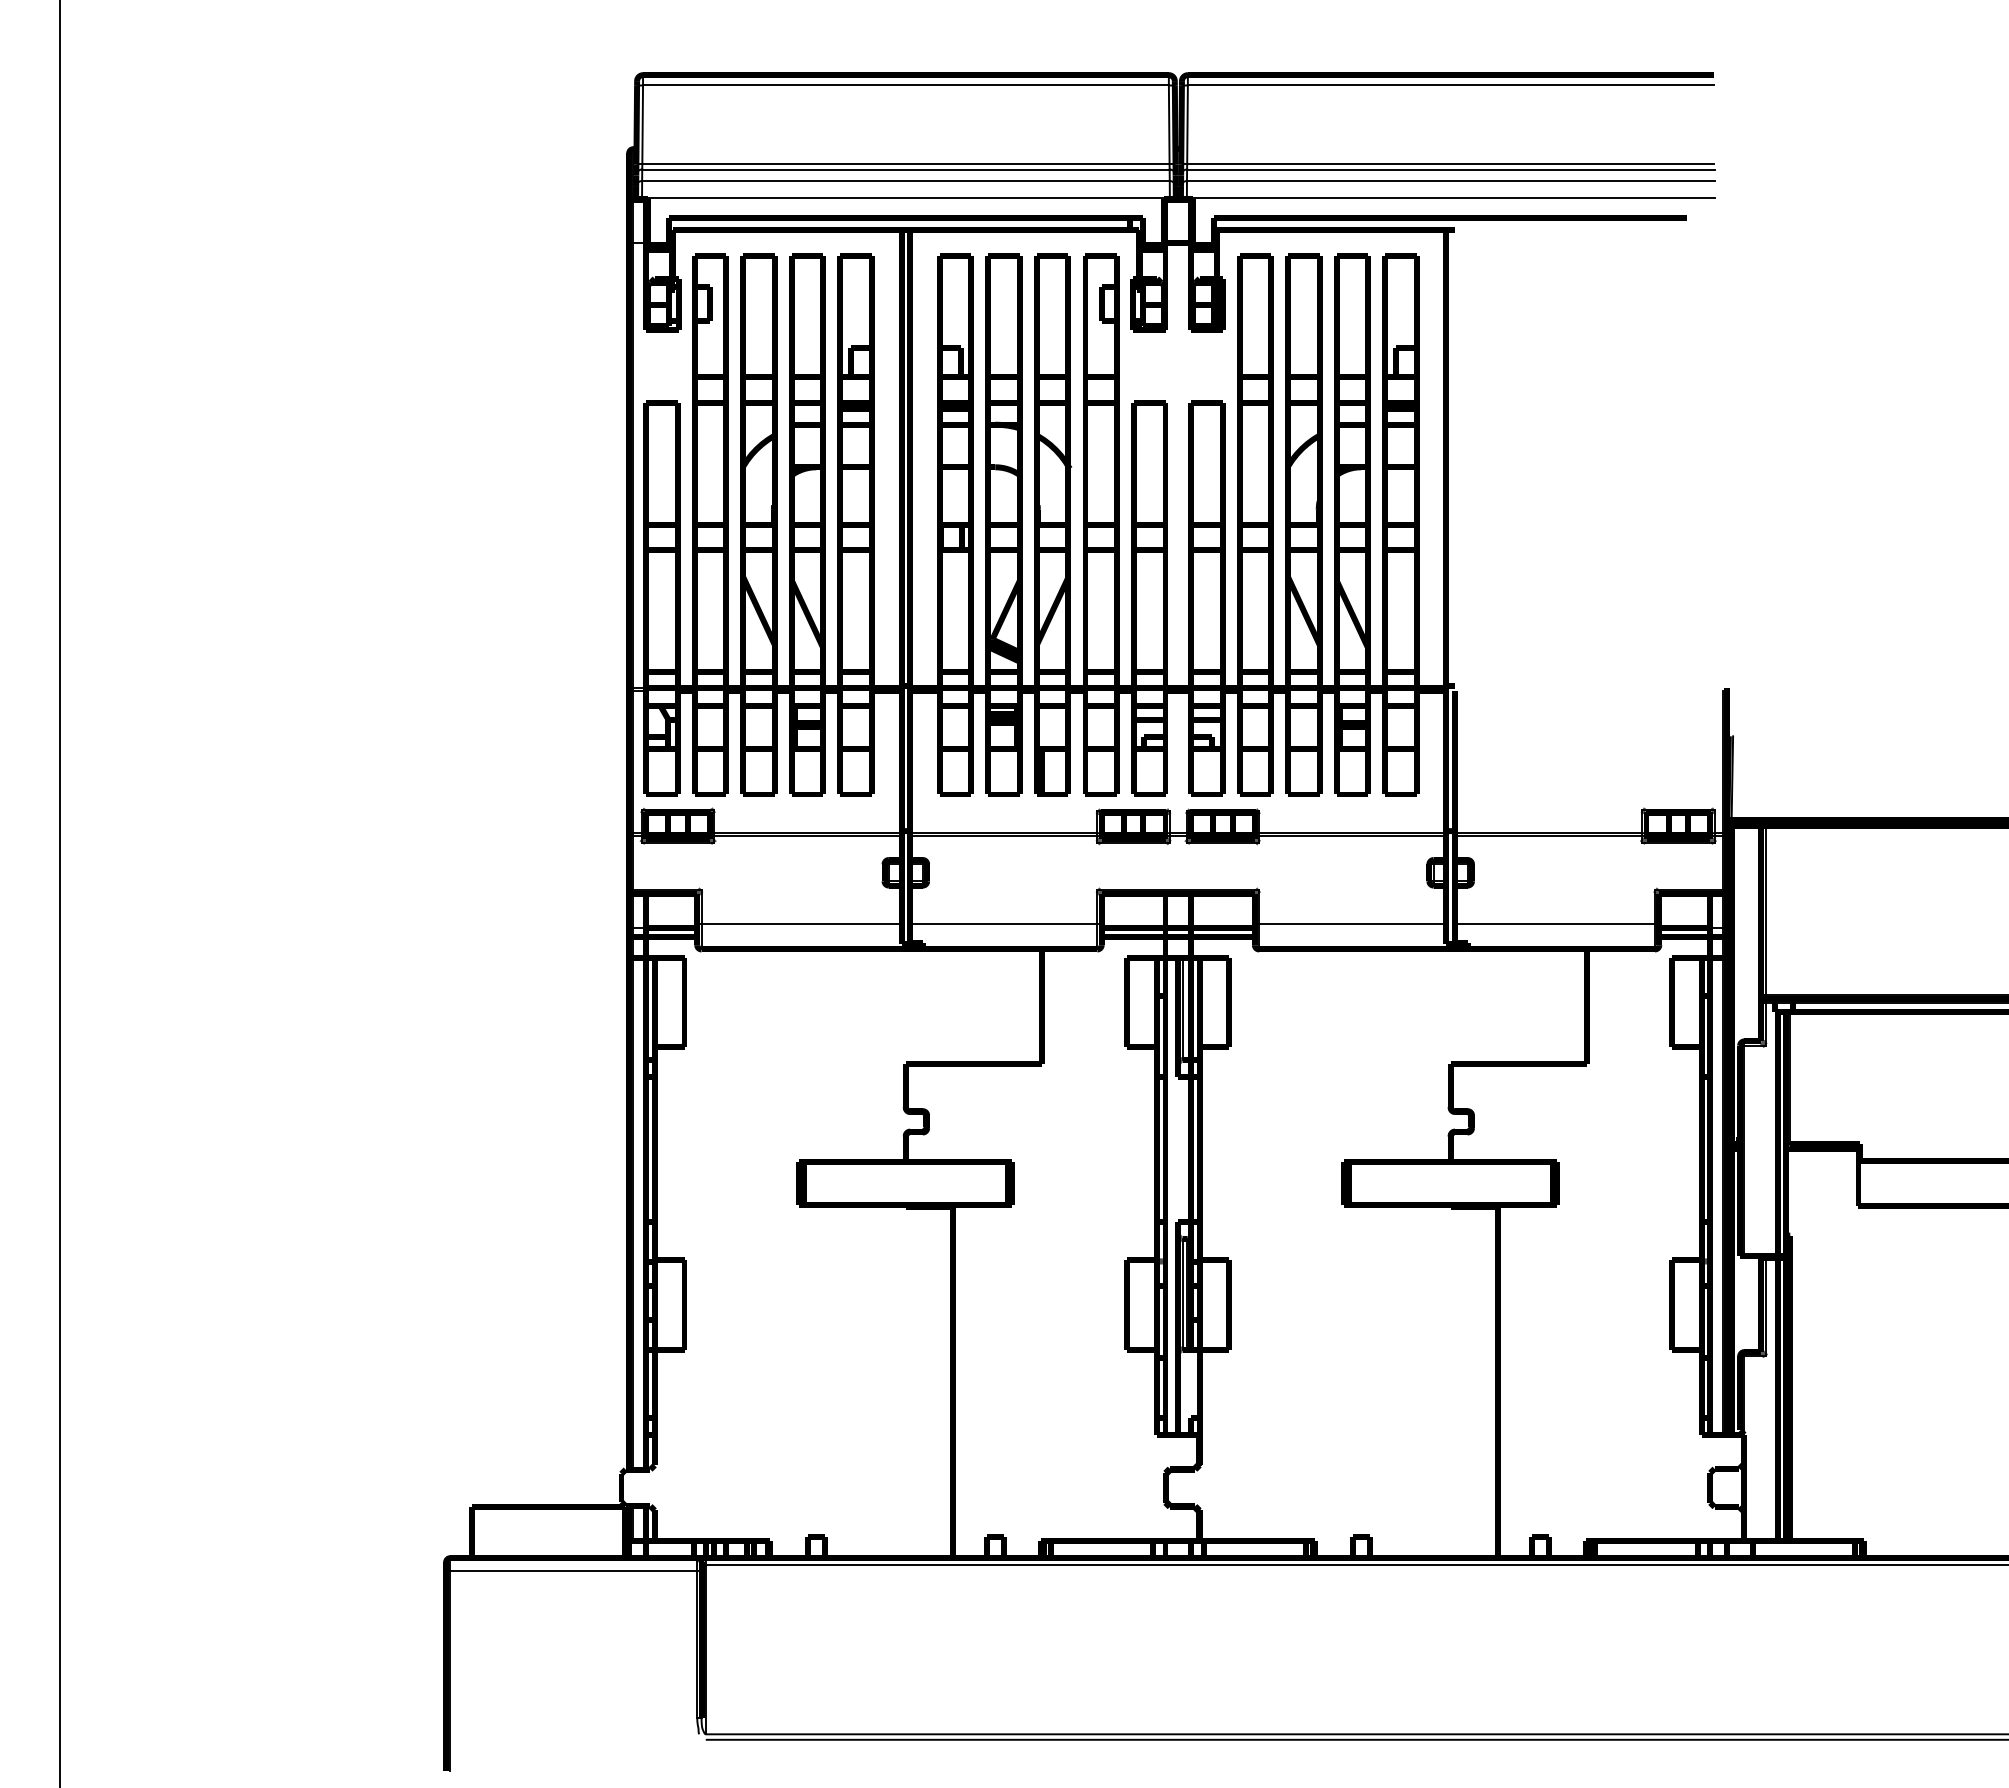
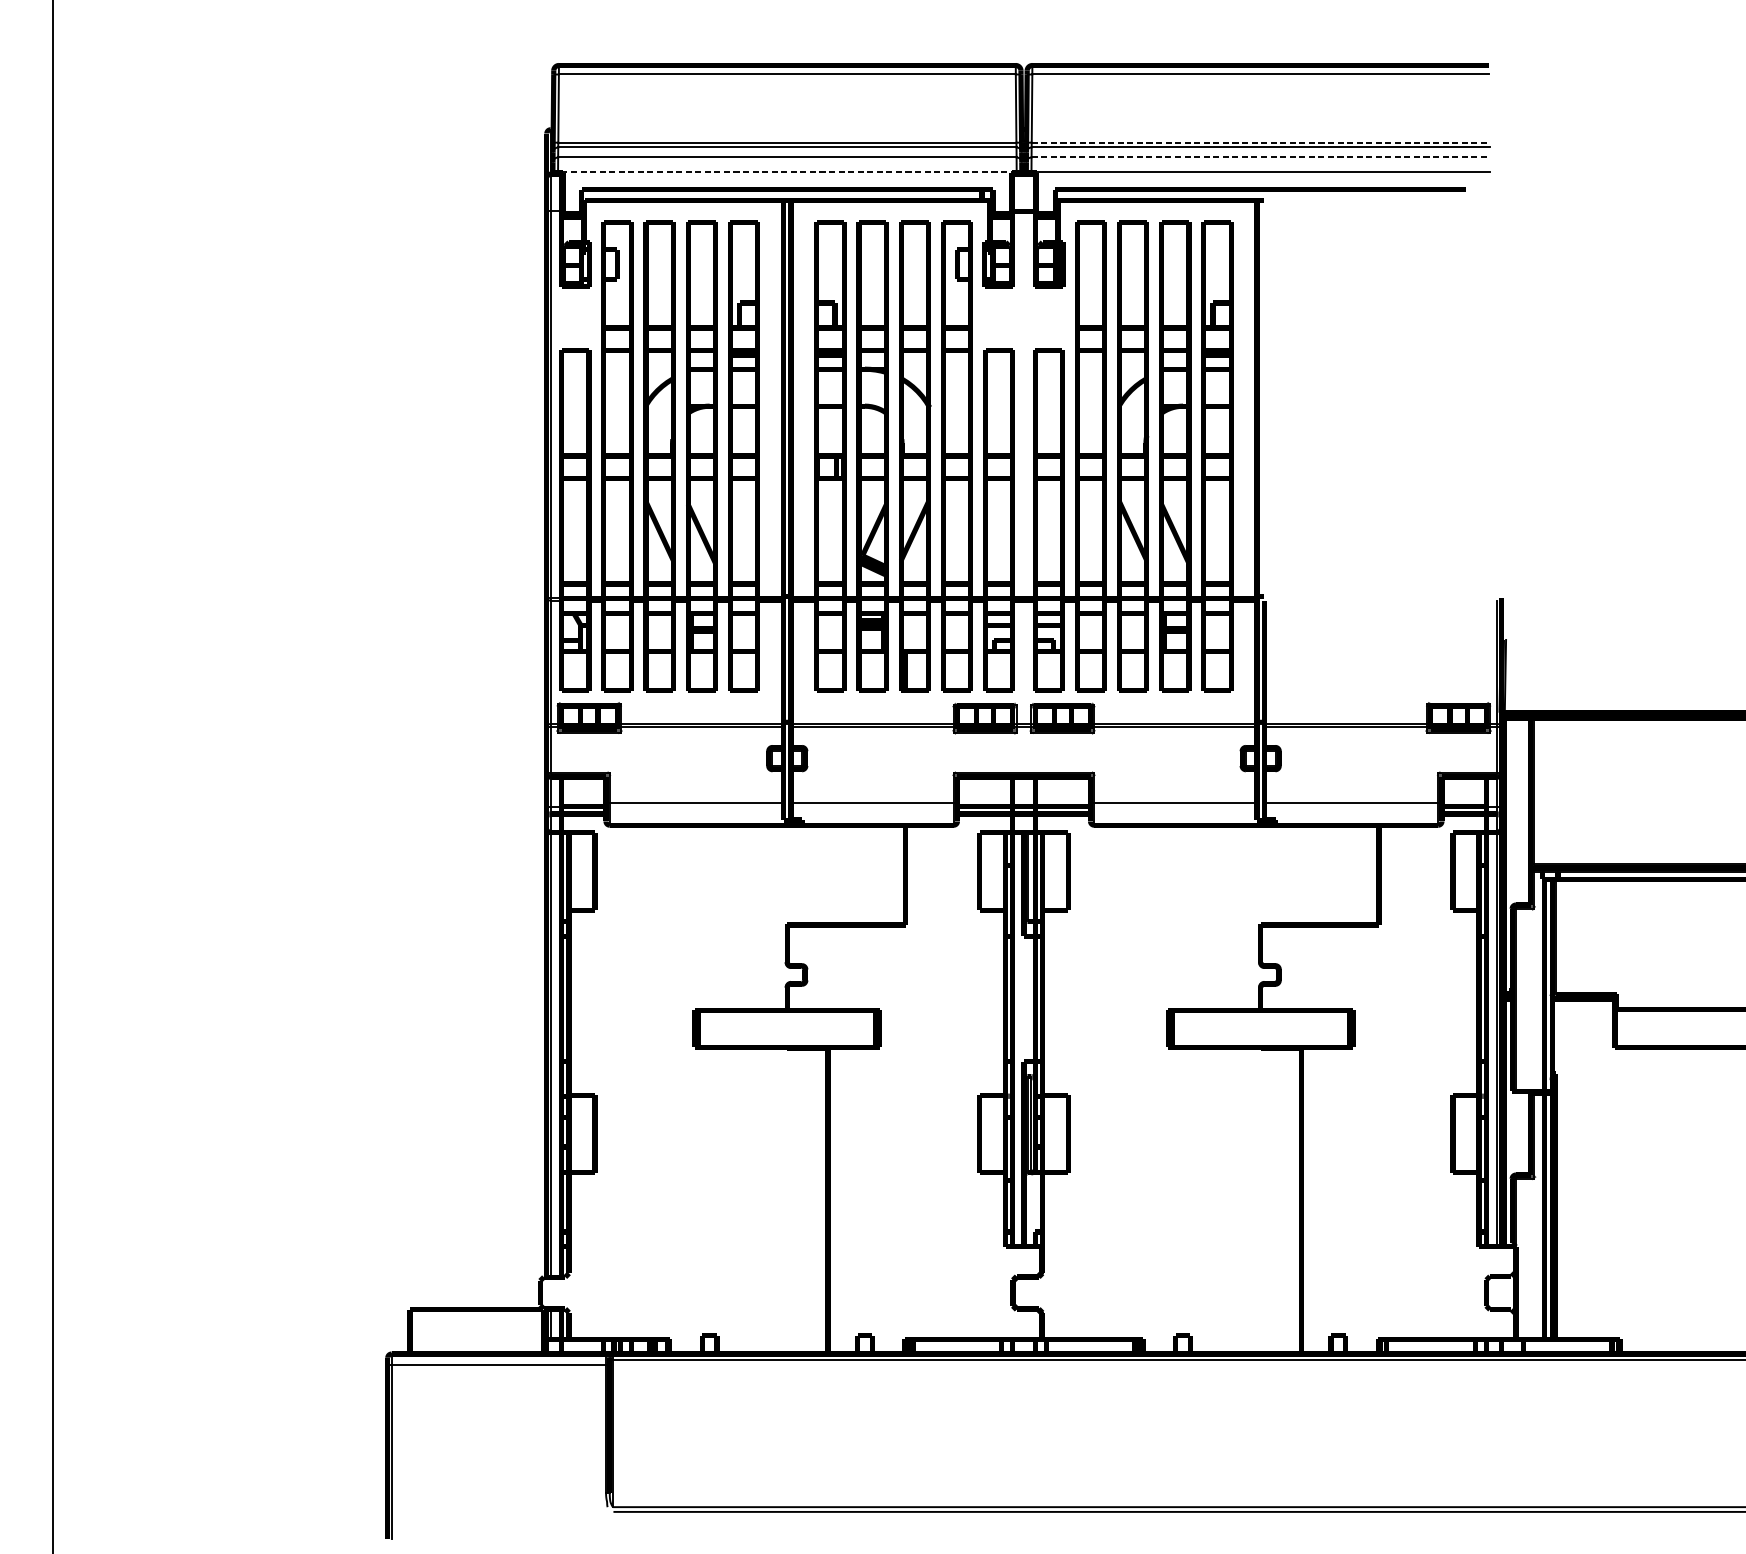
line: (1450, 163) -> (1260, 142), solid -> dashed
line: (1450, 181) -> (1260, 157), solid -> dashed
line: (905, 198) -> (786, 172), solid -> dashed

